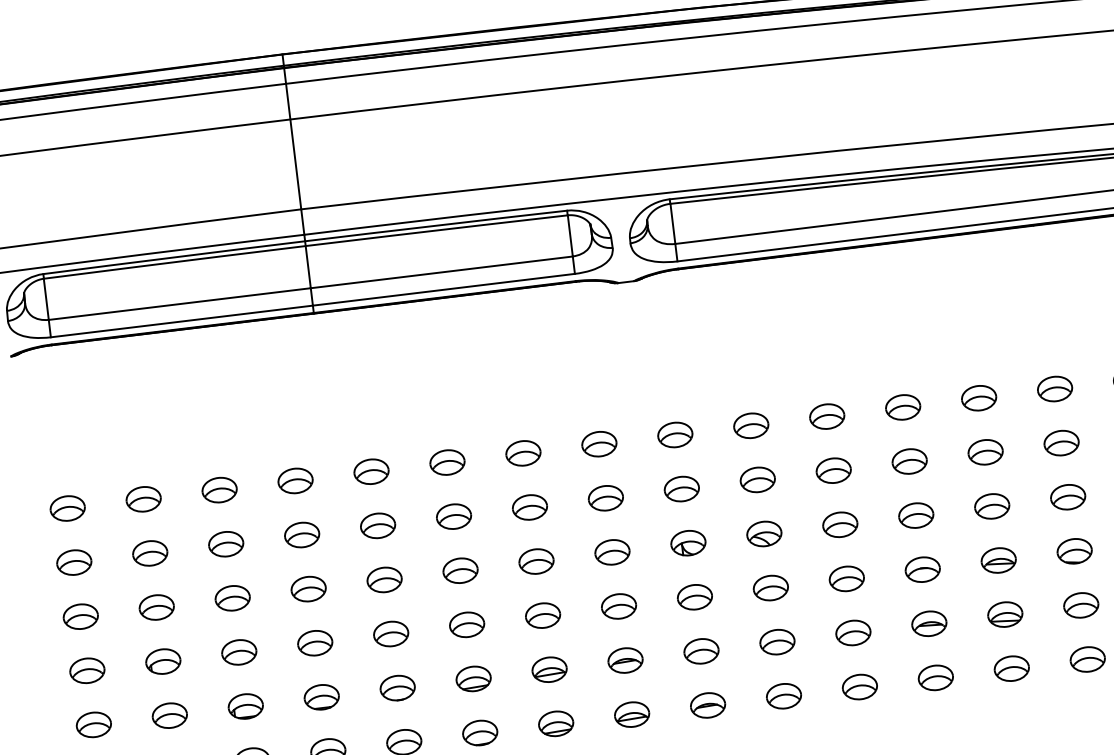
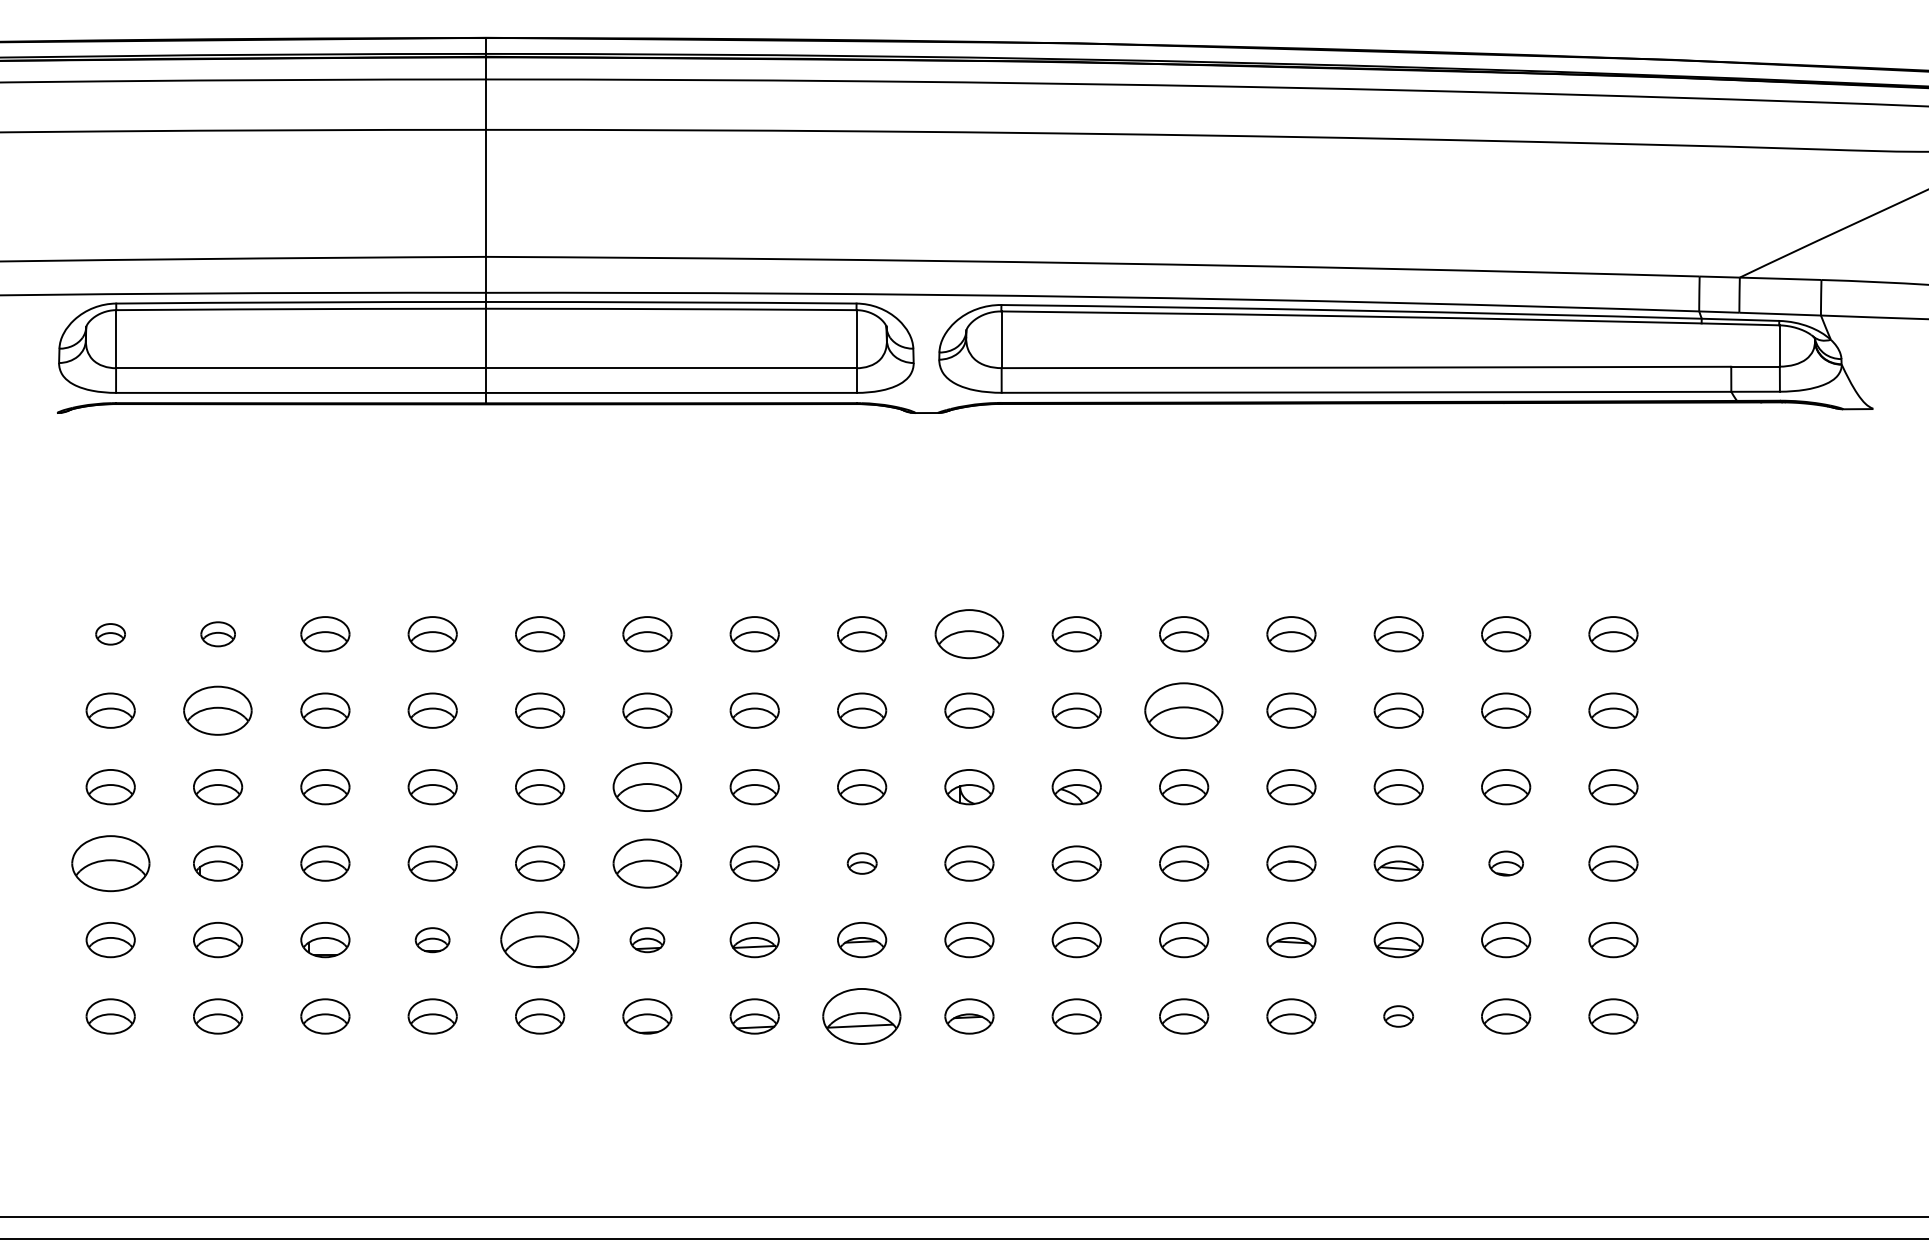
part: (675, 435) -> (969, 634), size x1.4
part: (834, 470) -> (1184, 710), size x1.6
part: (144, 499) -> (218, 634), size x0.7
part: (67, 508) -> (110, 634), size x0.6
part: (1074, 551) -> (1506, 863), size x0.7
part: (150, 553) -> (218, 710), size x1.4
part: (460, 571) -> (647, 787), size x1.4
part: (619, 606) -> (862, 863), size x0.6
part: (467, 624) -> (647, 863), size x1.4
part: (1011, 668) -> (1398, 1016), size x0.6
part: (87, 670) -> (110, 863), size x1.6
part: (473, 679) -> (647, 940), size x0.7
part: (398, 688) -> (540, 940), size x1.6
part: (321, 697) -> (432, 940), size x0.7
part: (632, 714) -> (862, 1016), size x1.6

